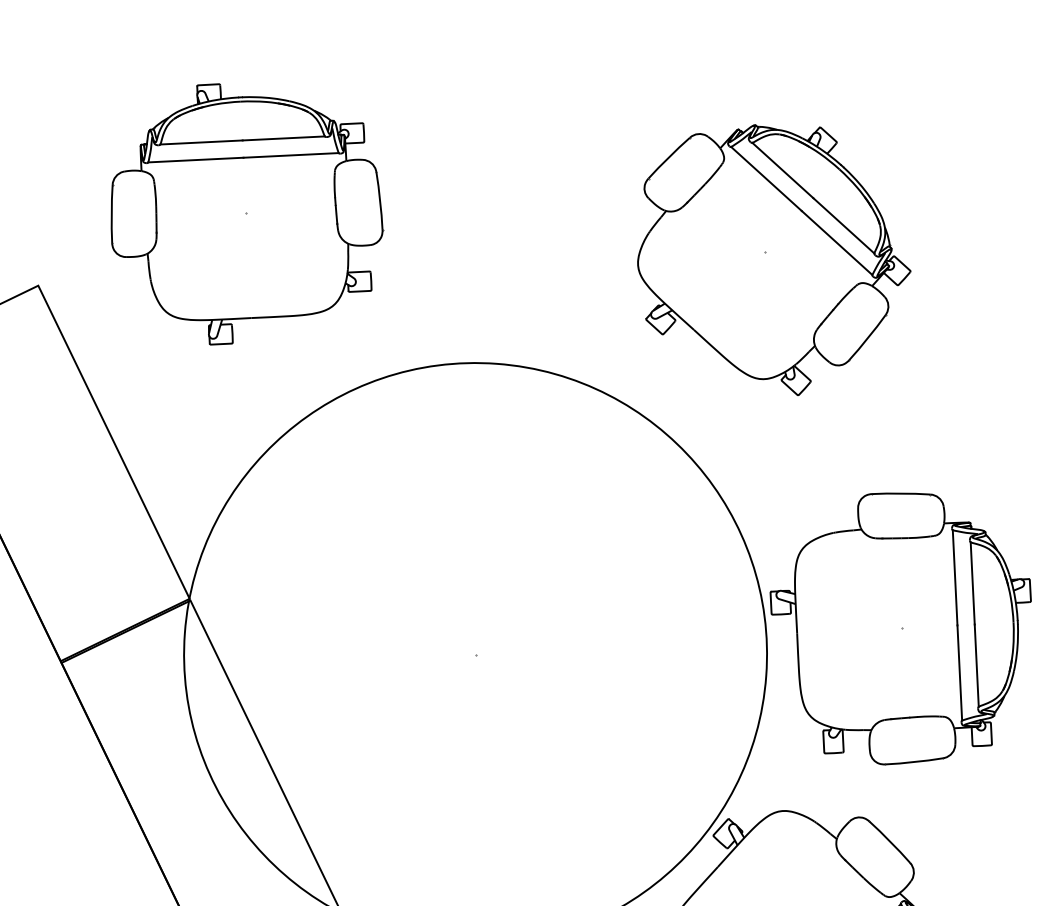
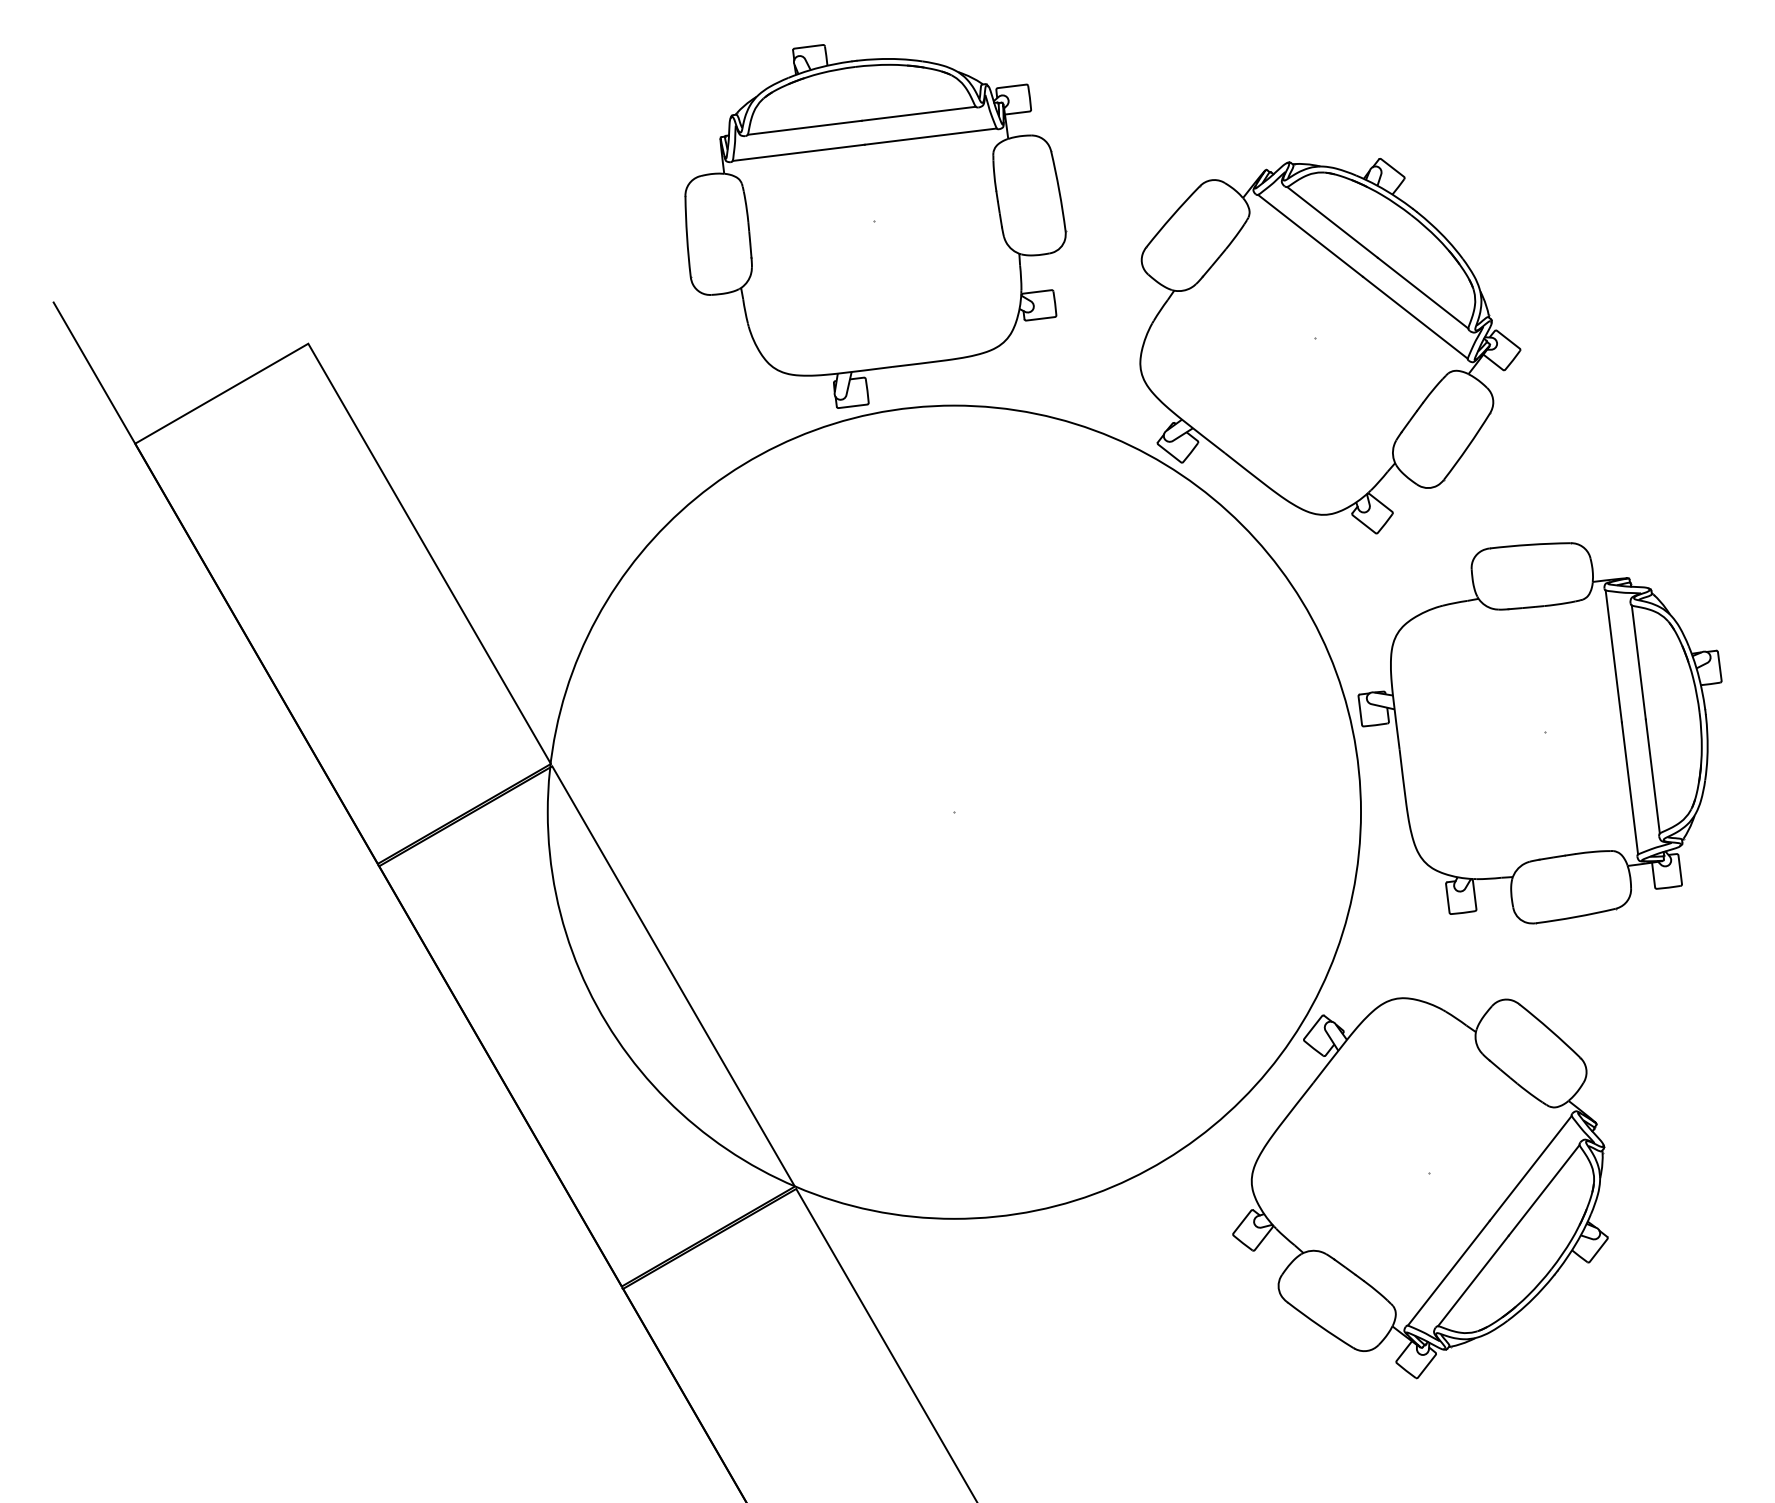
part: (246, 216) -> (875, 226), moved
part: (774, 259) -> (1330, 346), moved

